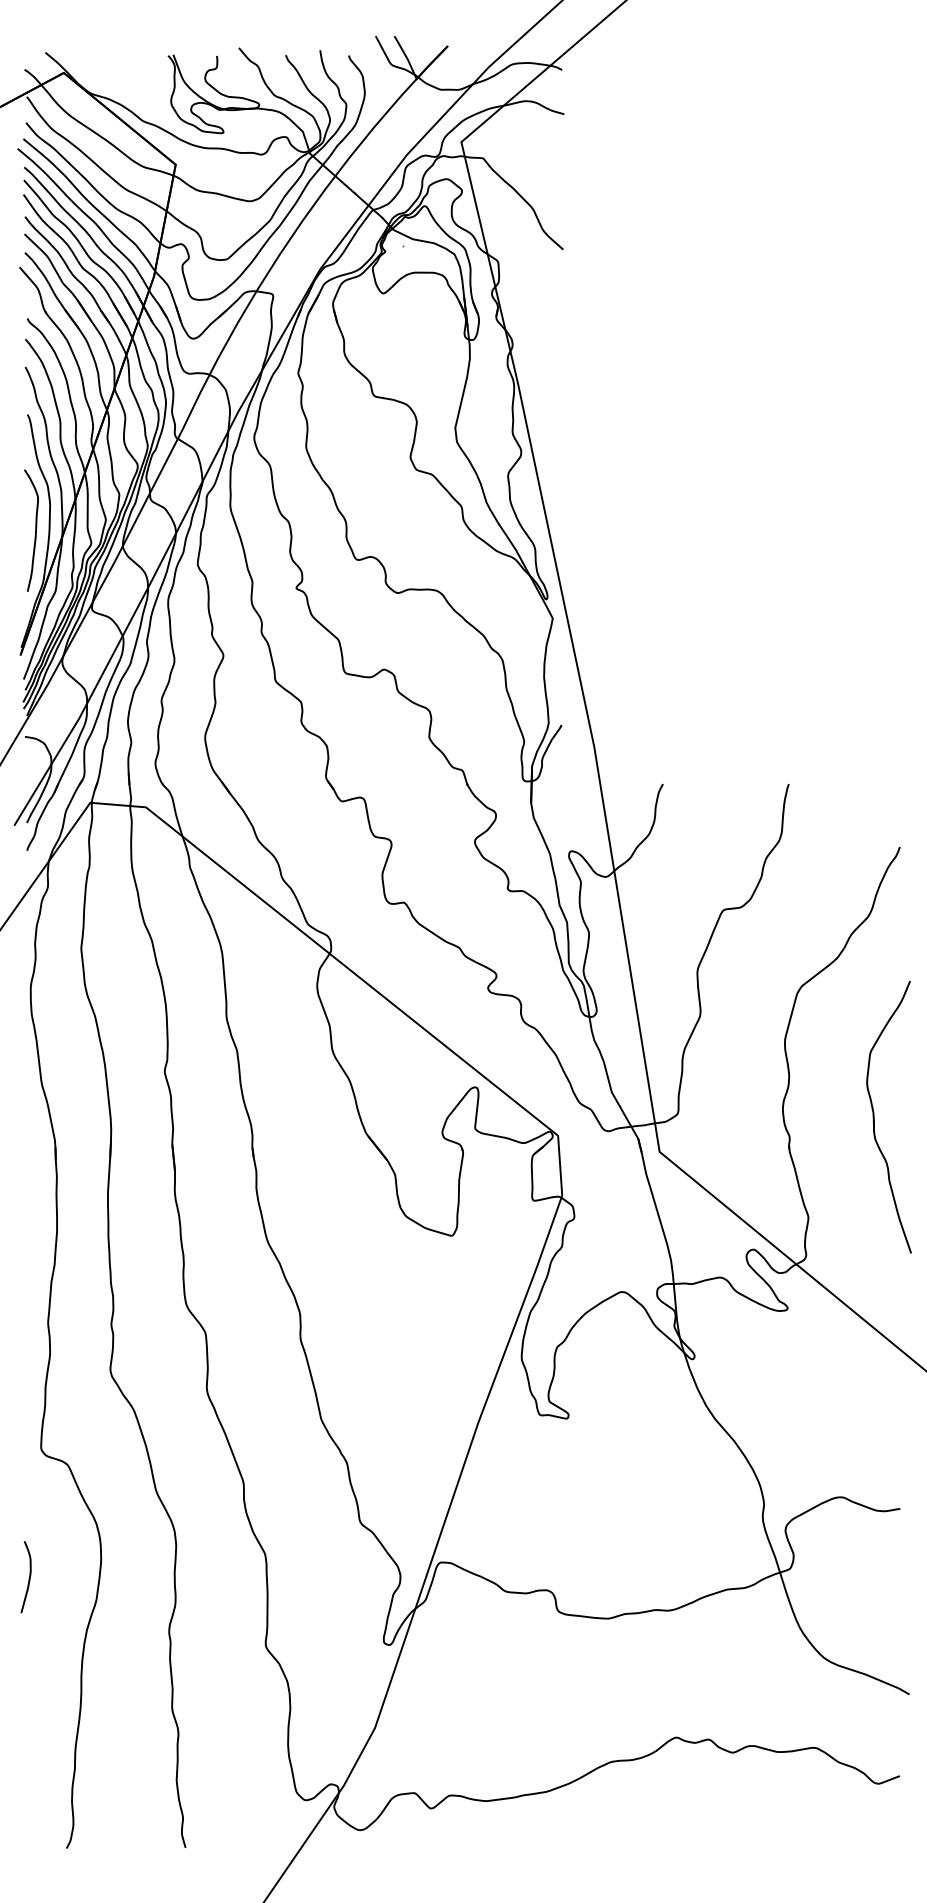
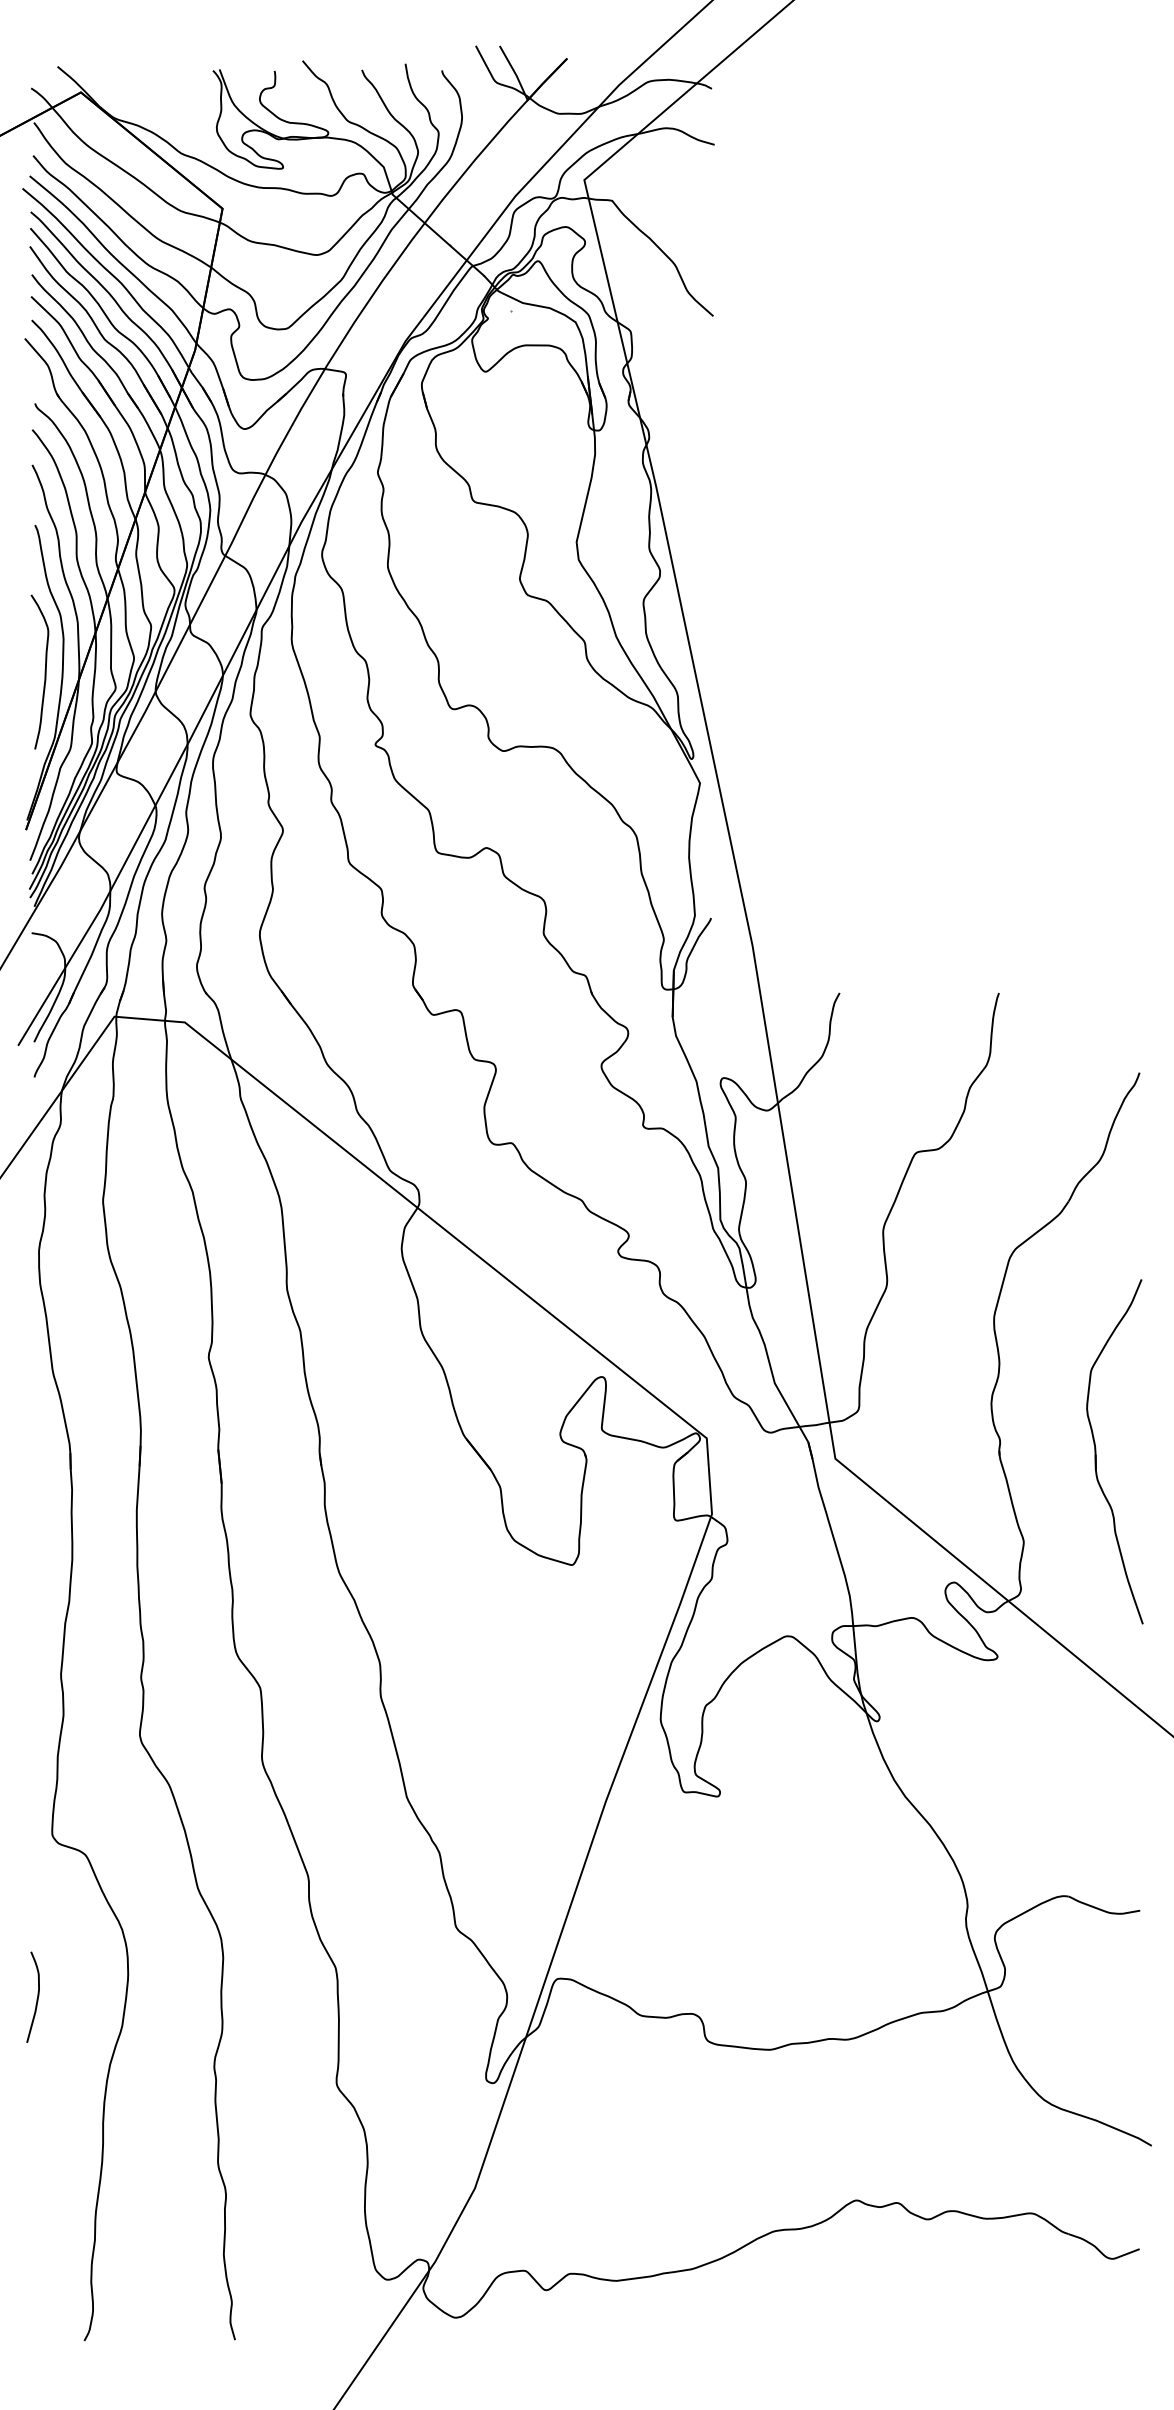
part: (874, 1116) -> (1096, 1451), moved

